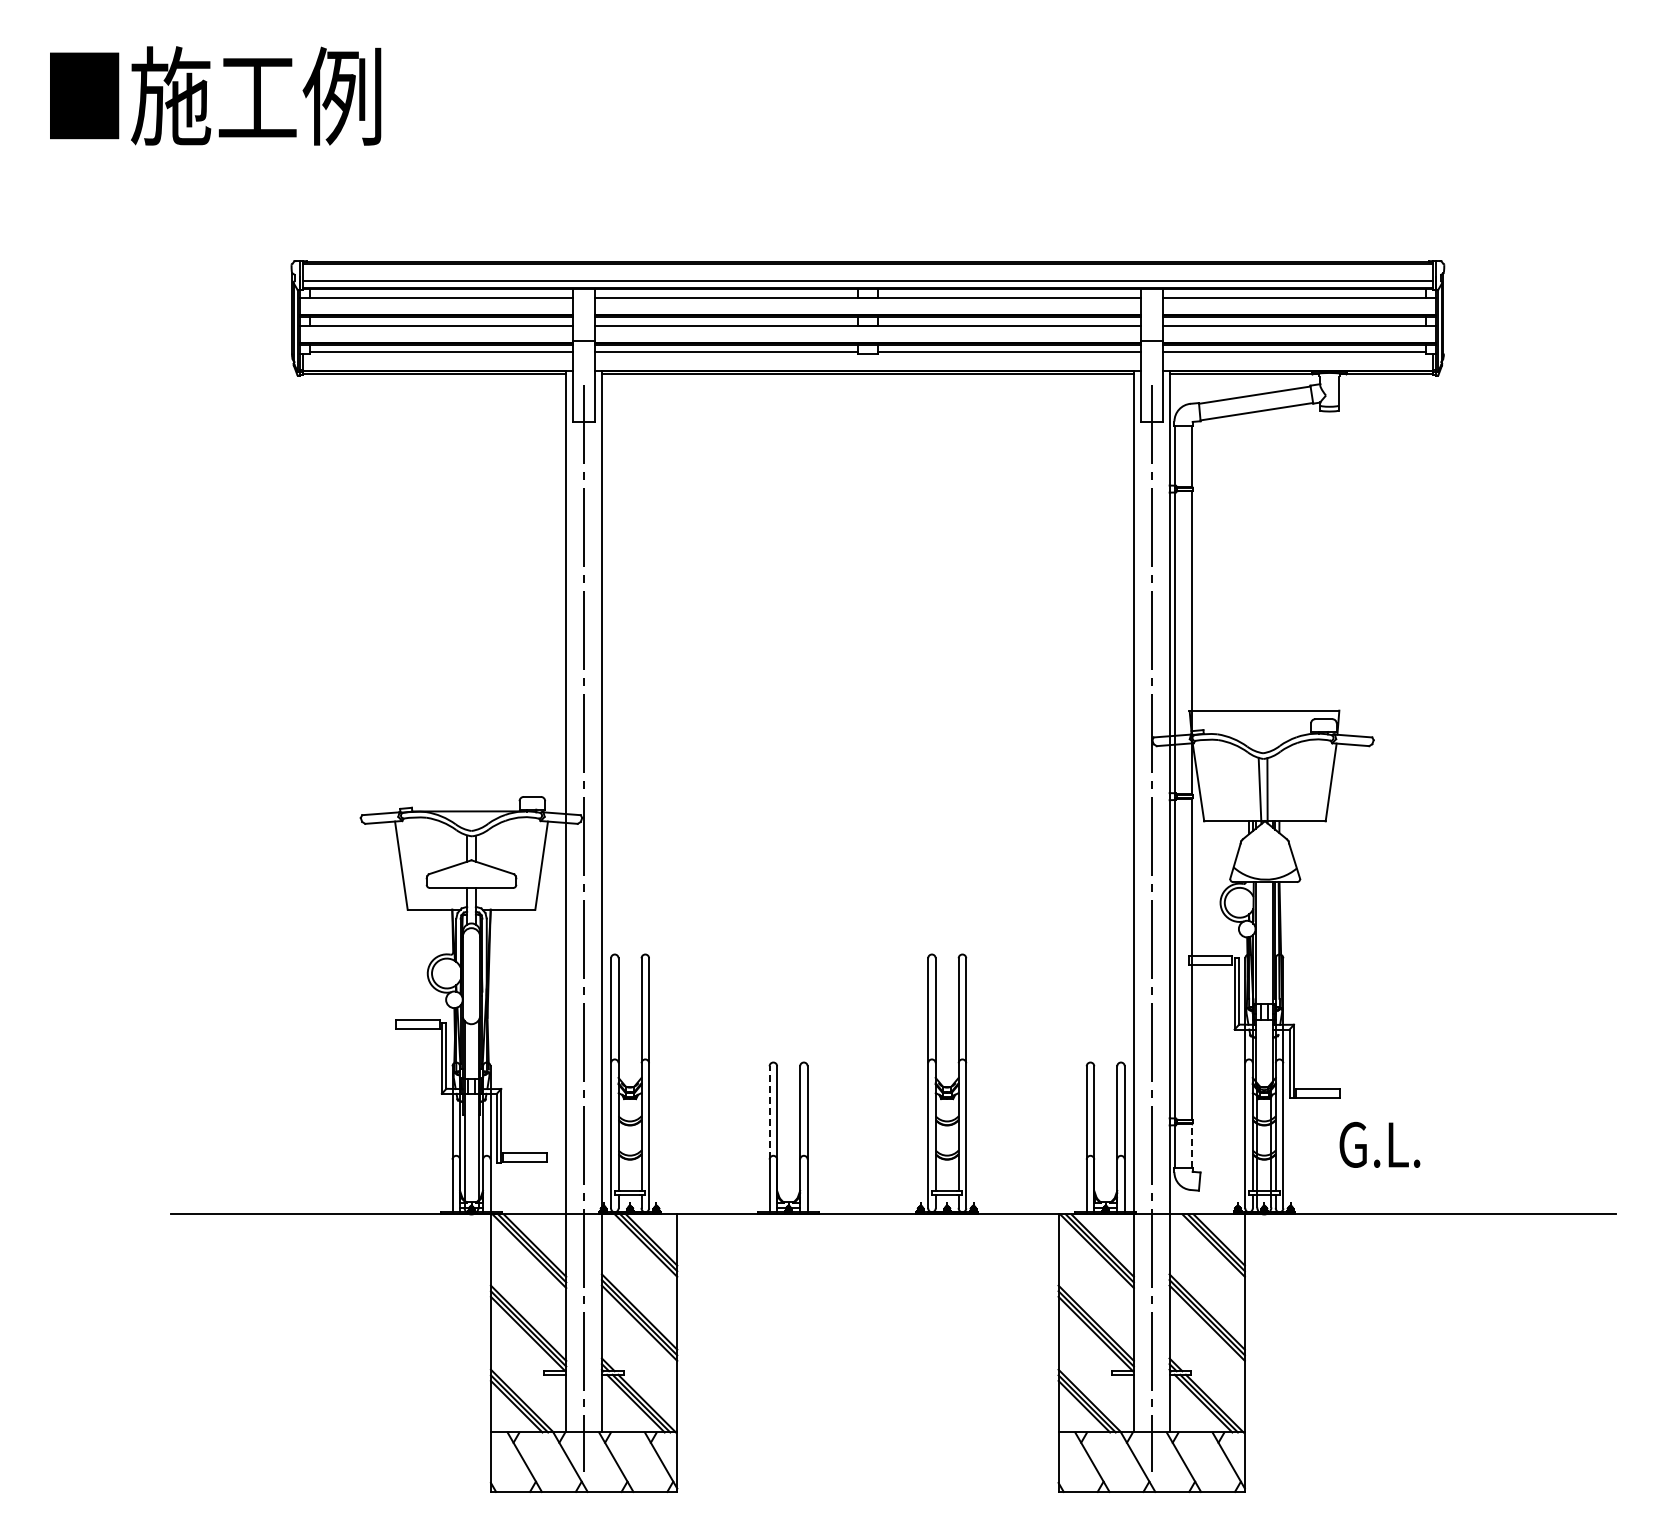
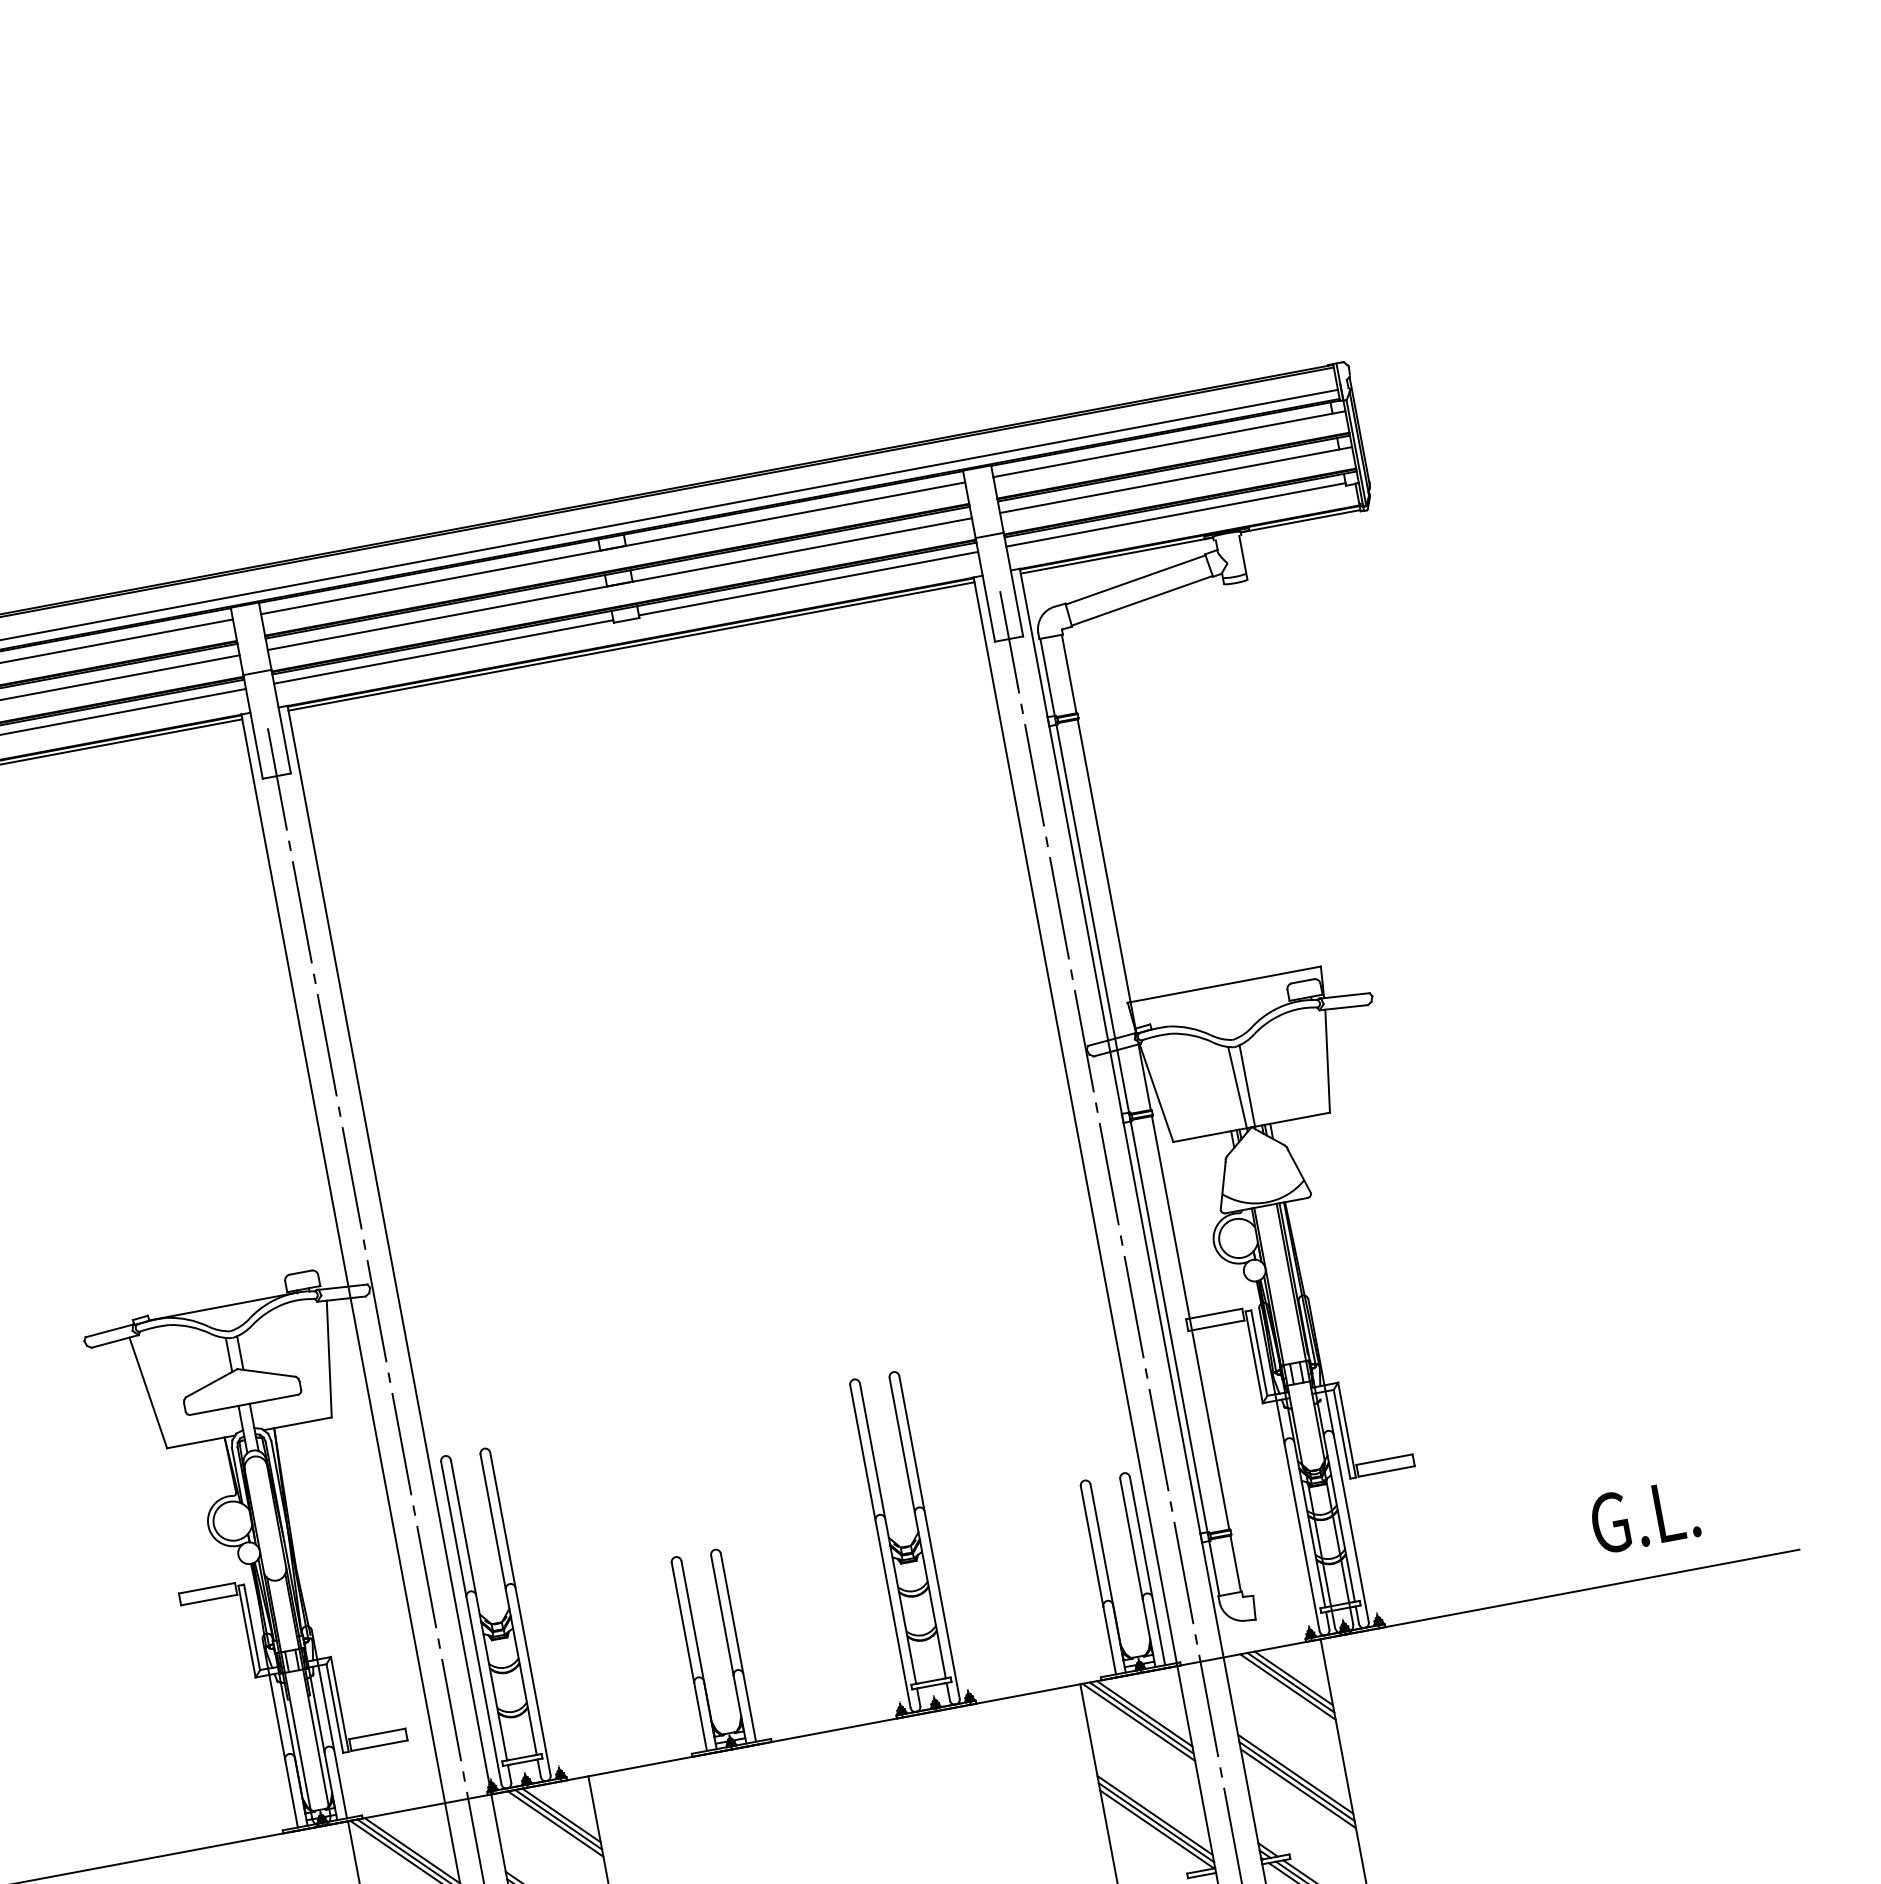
line: (769, 1112) -> (682, 1622), dashed -> solid
text: (1379, 1144) -> (1644, 1516), moved
line: (1191, 1146) -> (1235, 1564), dashed -> solid

